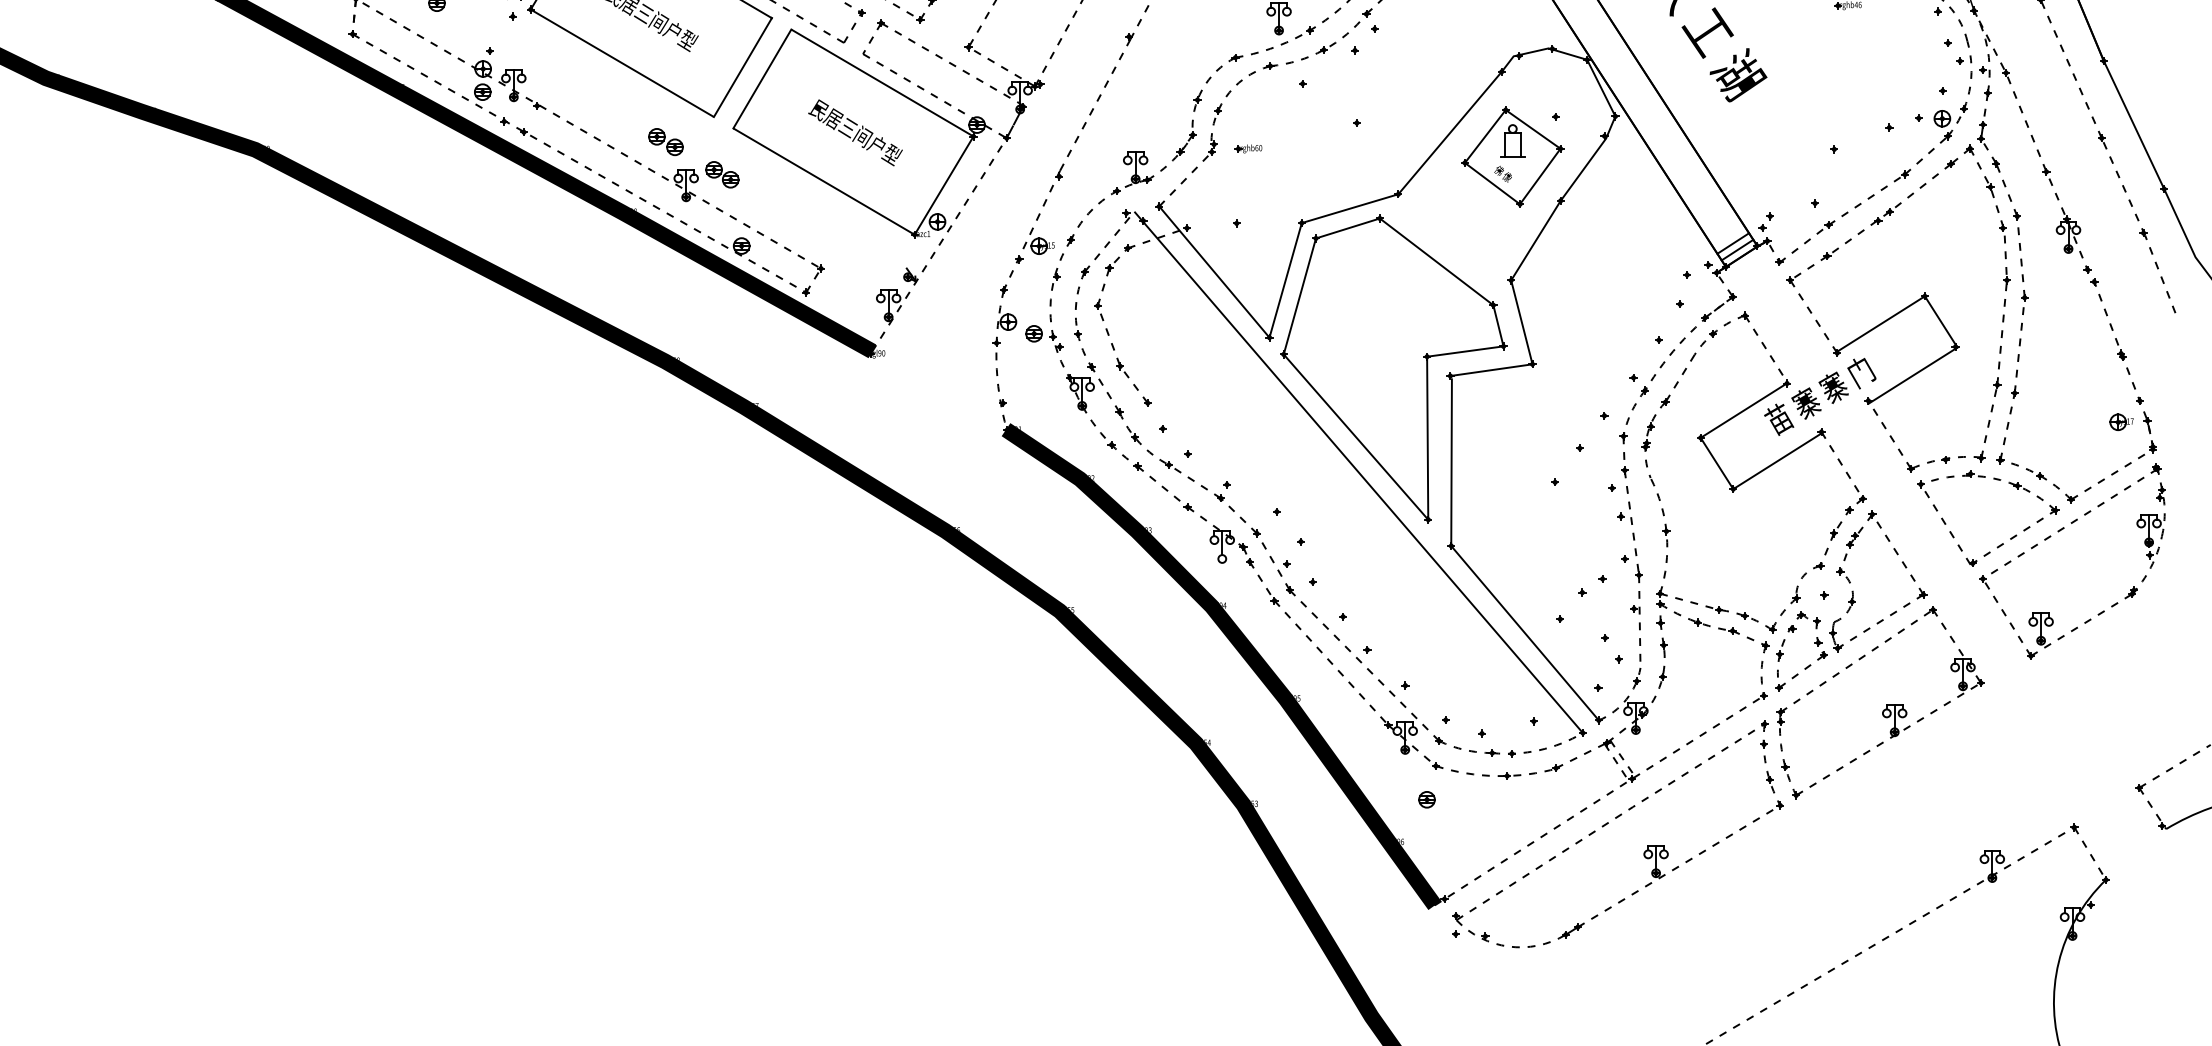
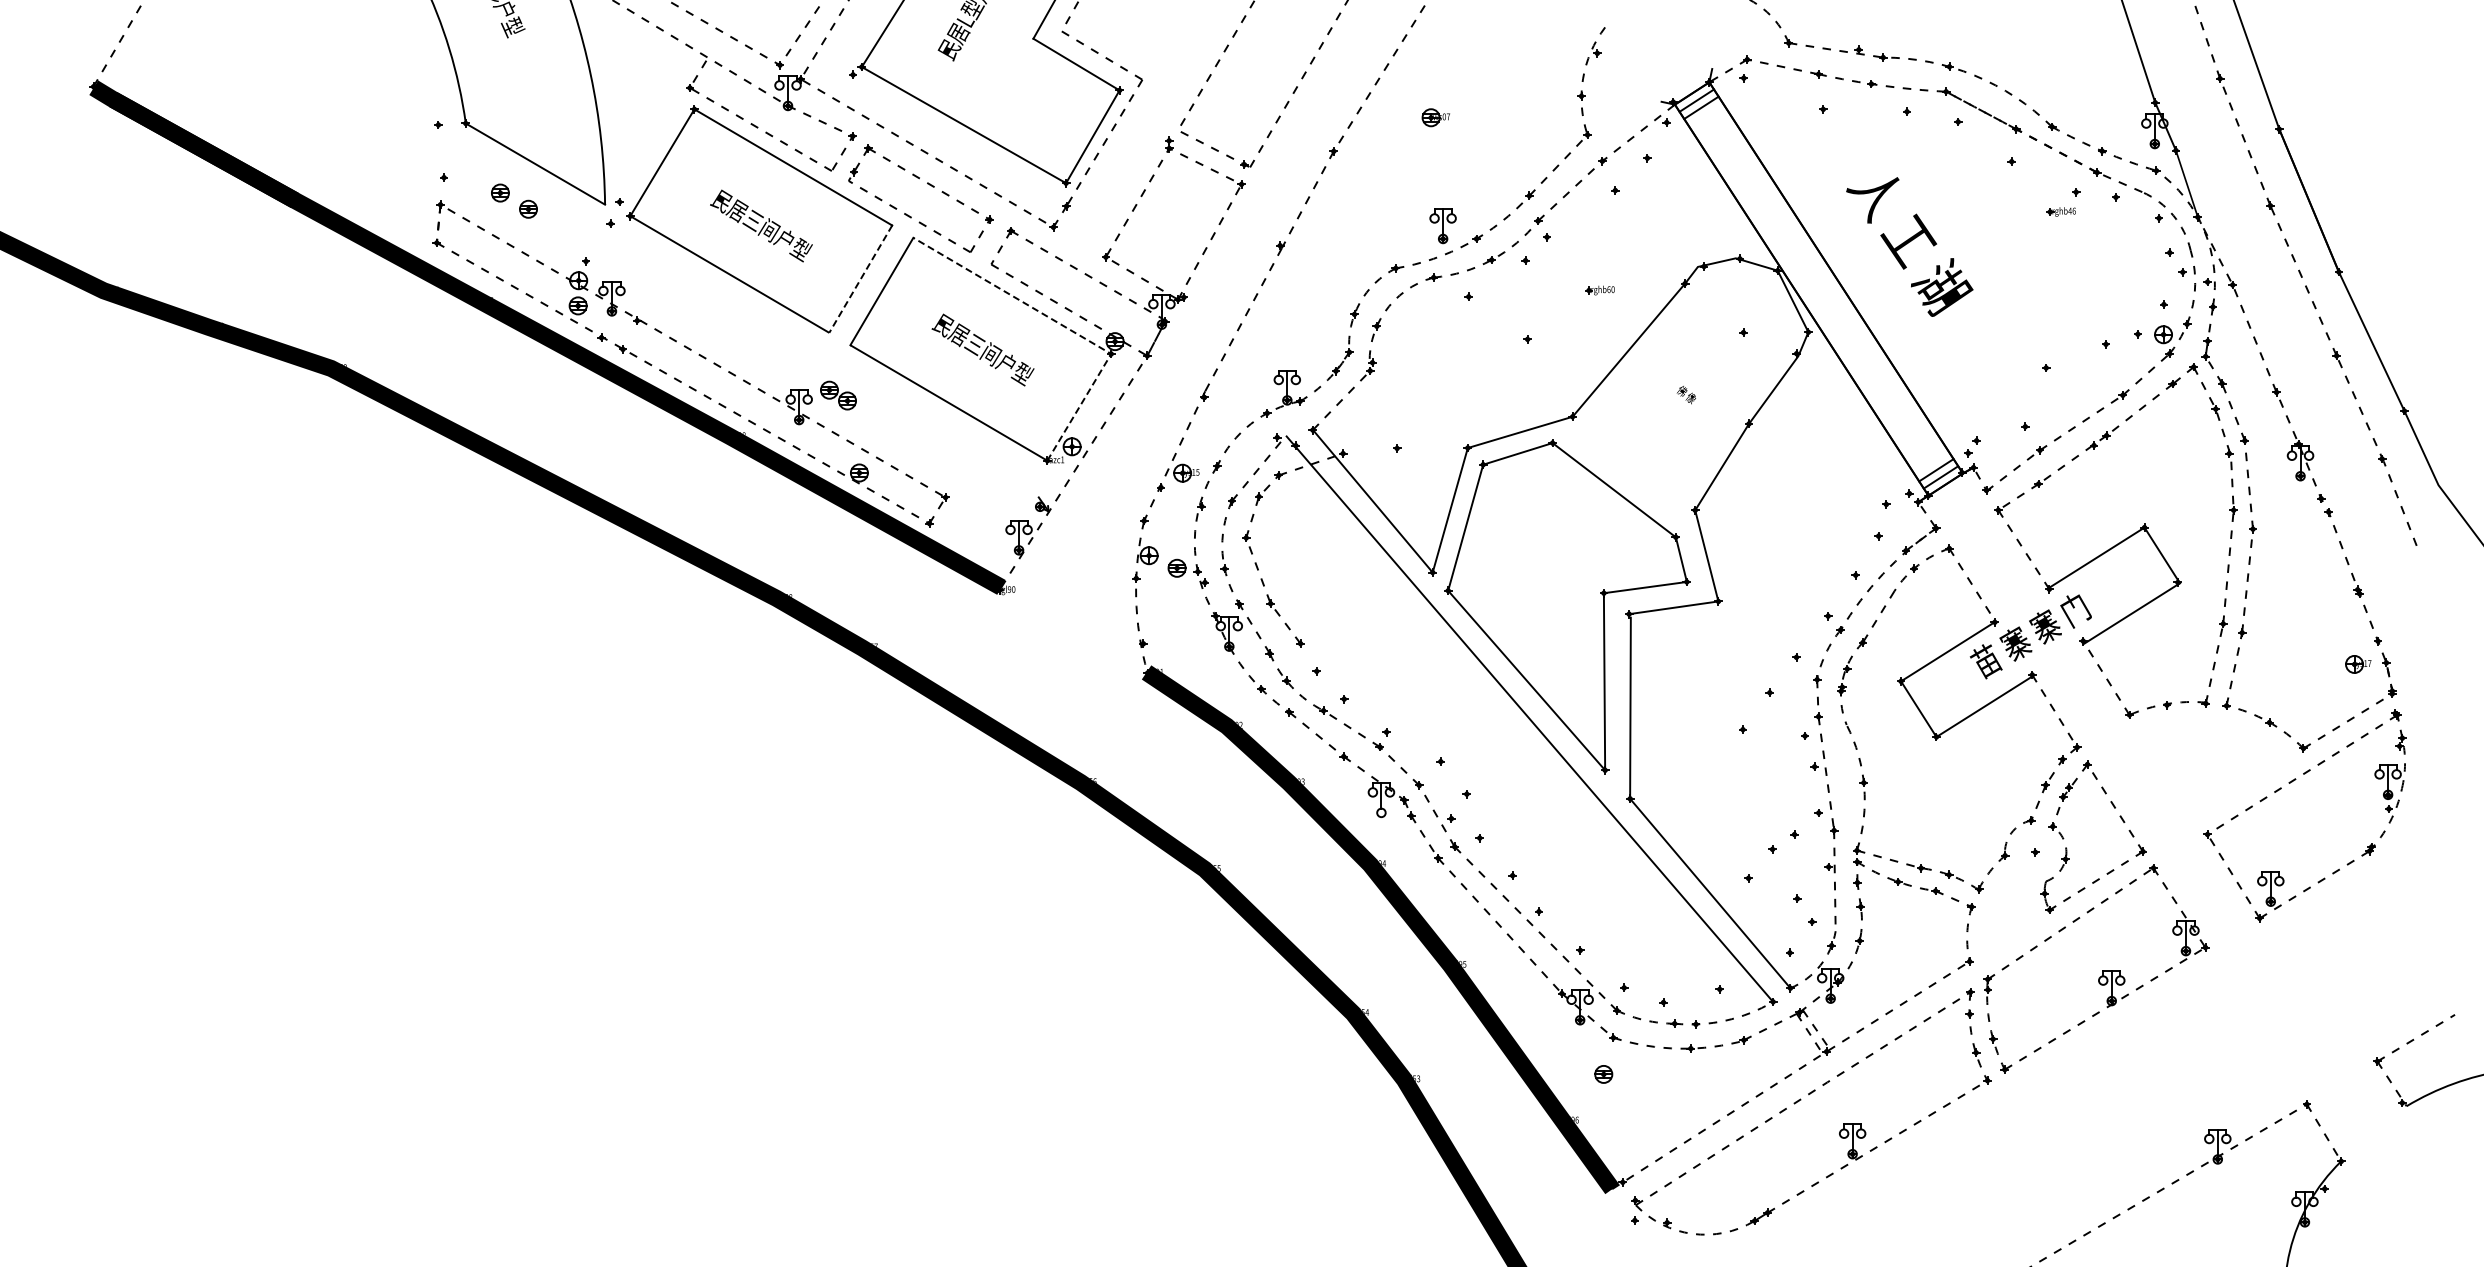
line: (742, 67) -> (860, 279), solid -> dashed
line: (932, 112) -> (1066, 327), solid -> dashed
part: (666, 141) -> (777, 359), removed
part: (1248, 148) -> (1599, 290), moved
part: (1512, 157) -> (1696, 376), removed
part: (2001, 543) -> (2227, 796), removed
part: (1815, 643) -> (2025, 904), removed

